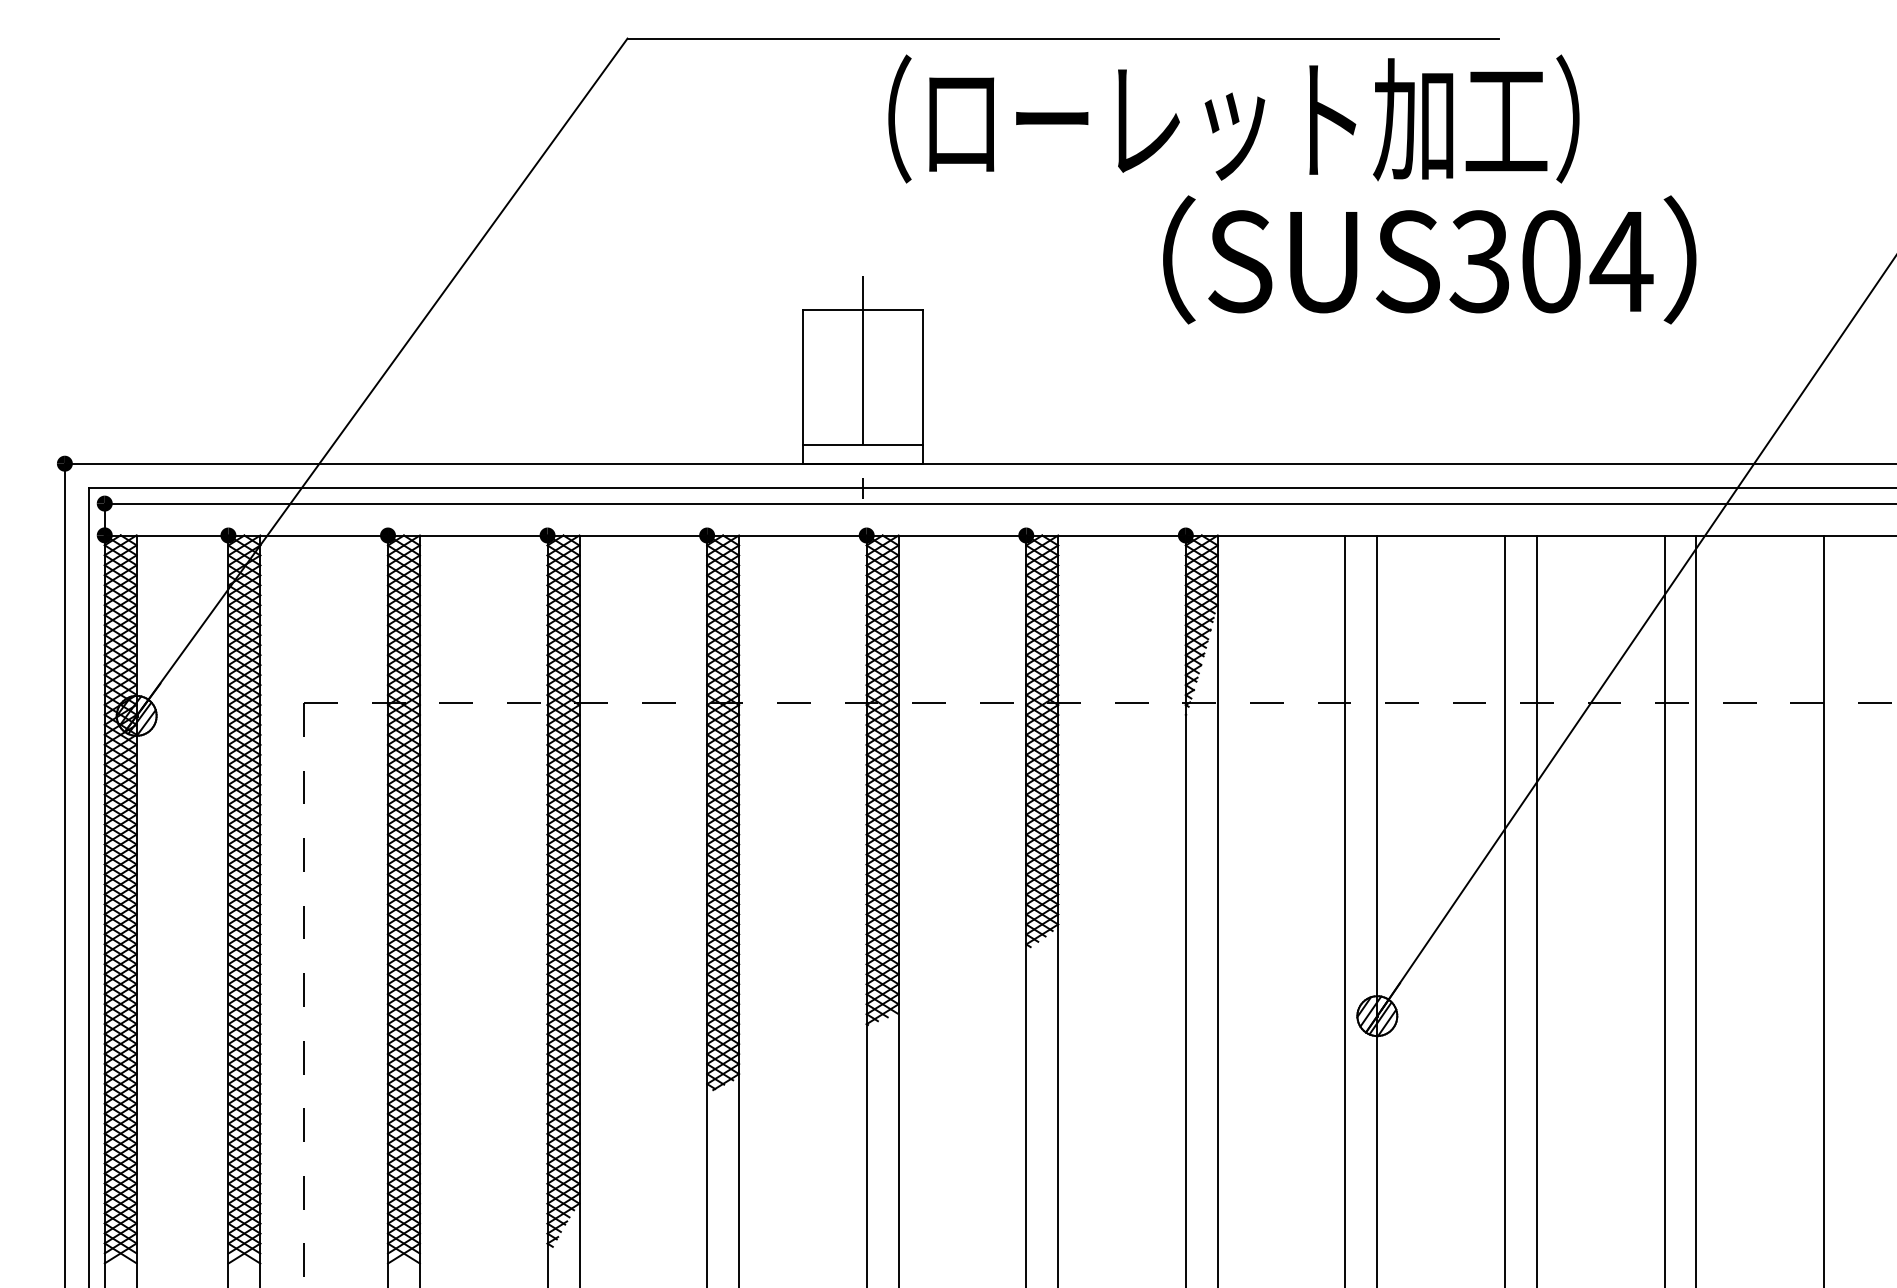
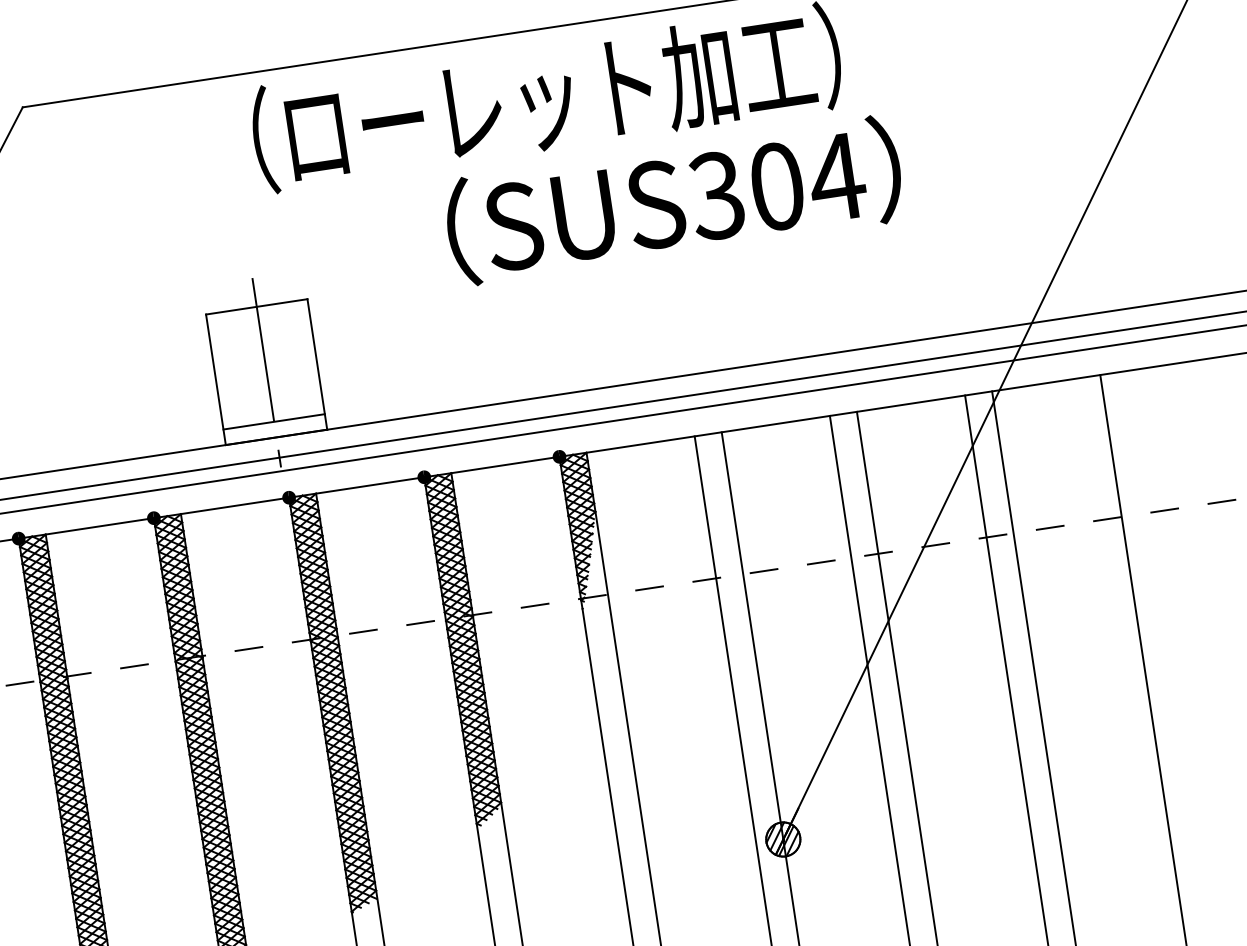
text: (1429, 259) -> (673, 200), moved

